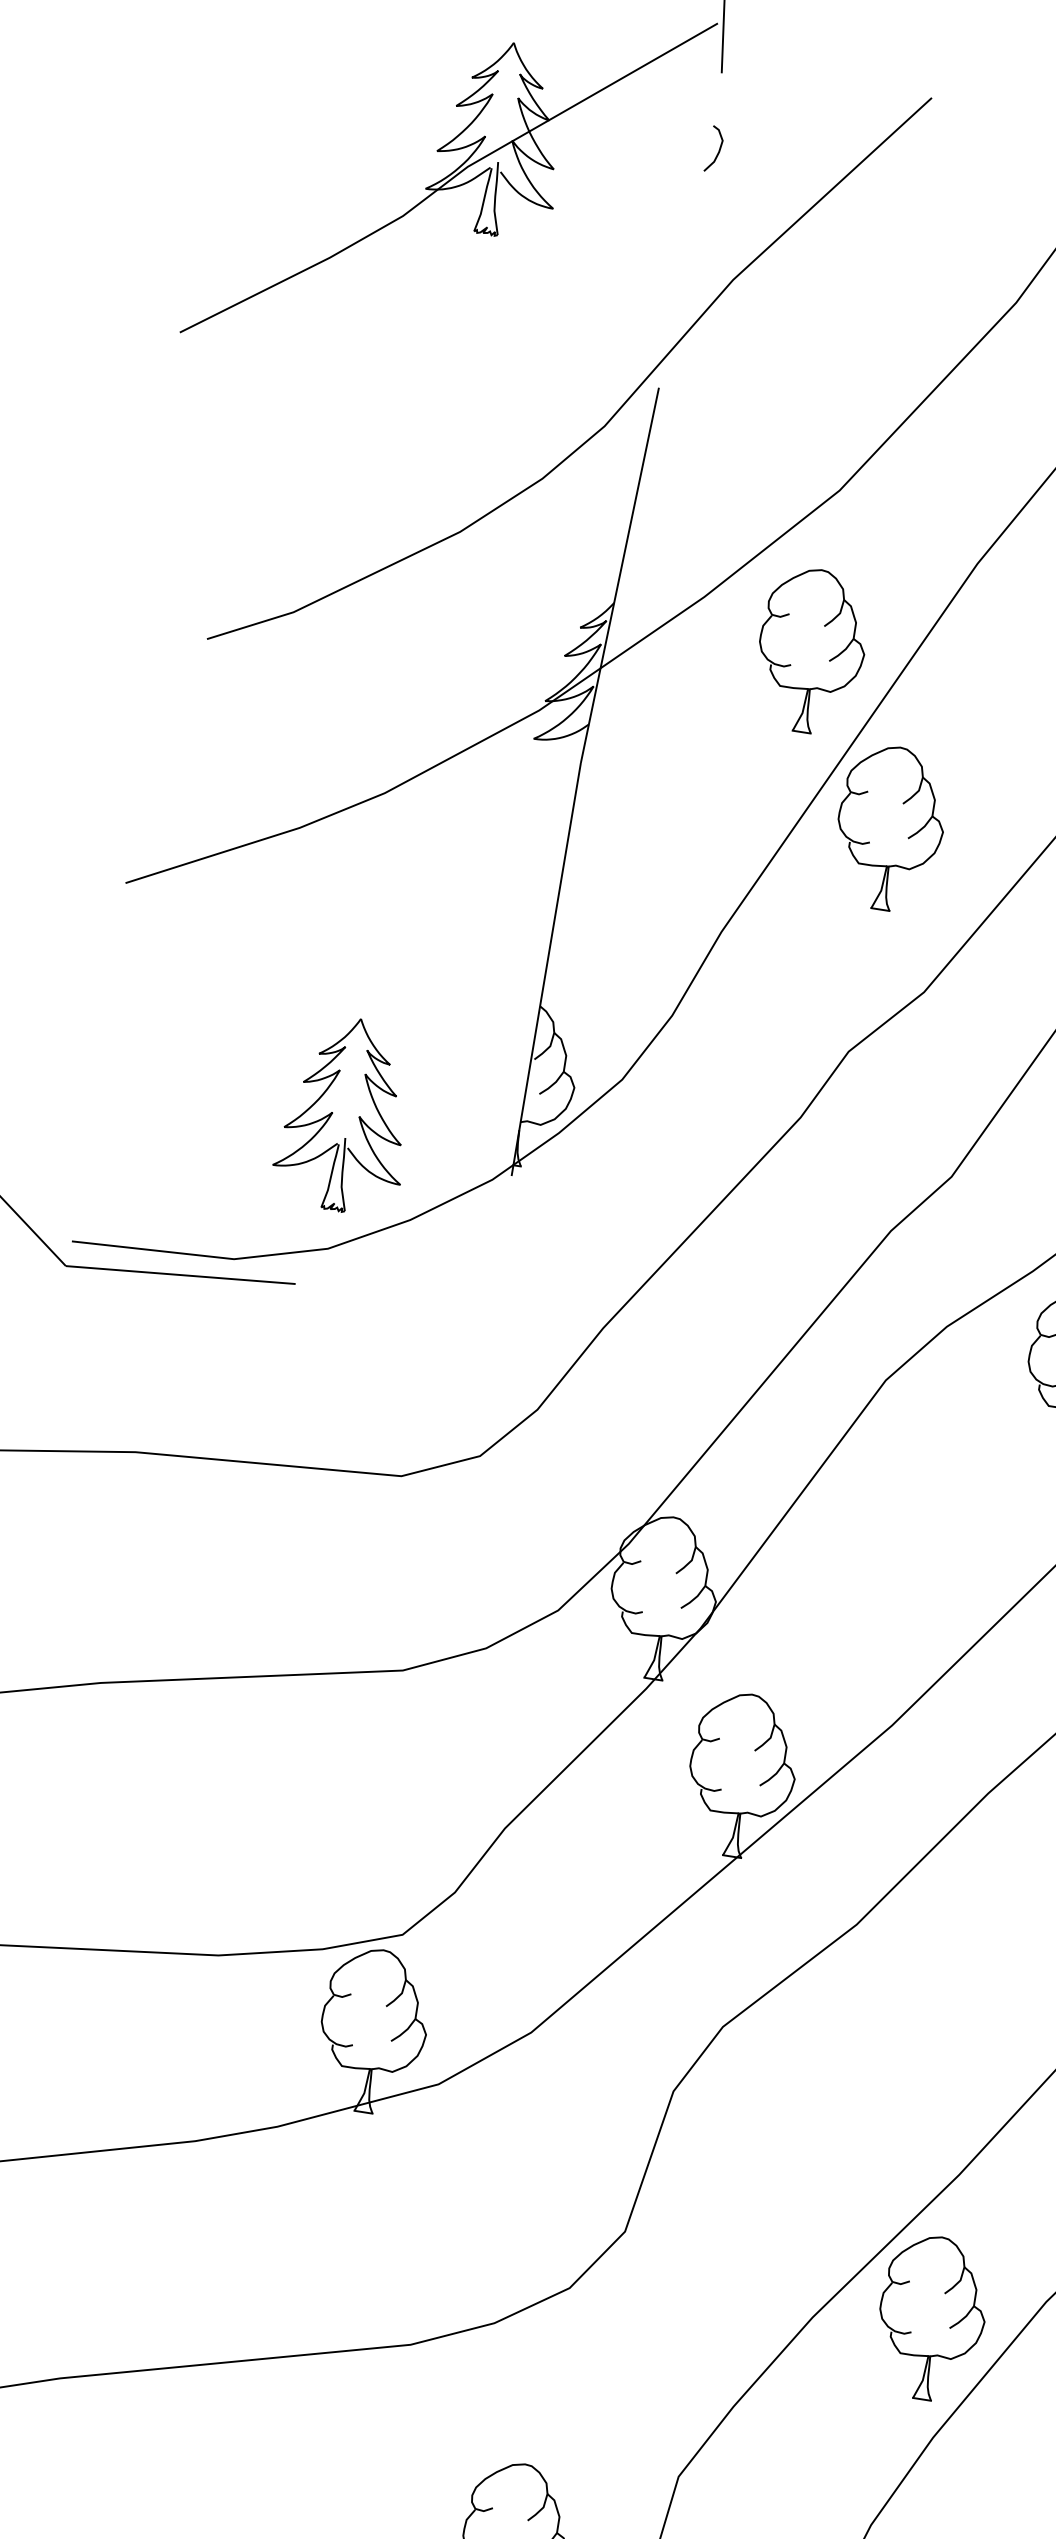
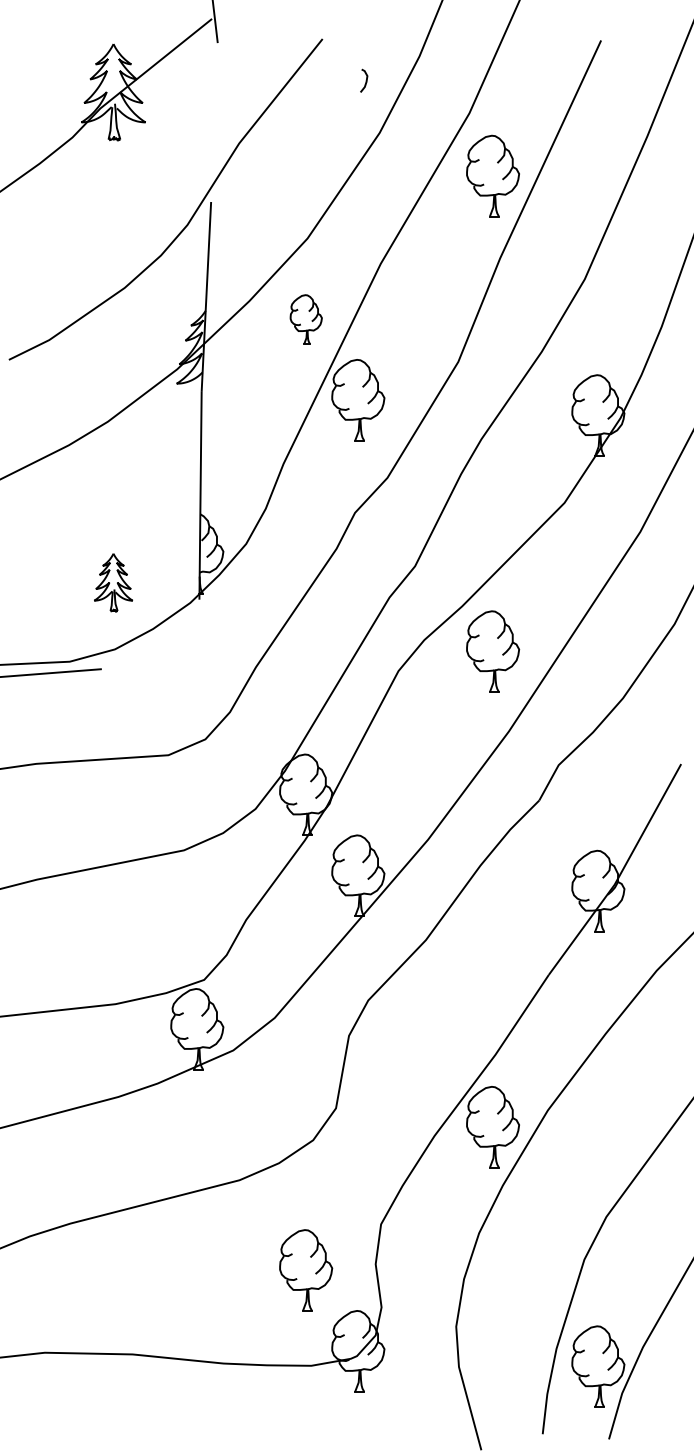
curve: (717, 148) -> (365, 80), moved
part: (812, 651) -> (306, 319), size x0.6
part: (345, 1115) -> (113, 582), size x0.6

